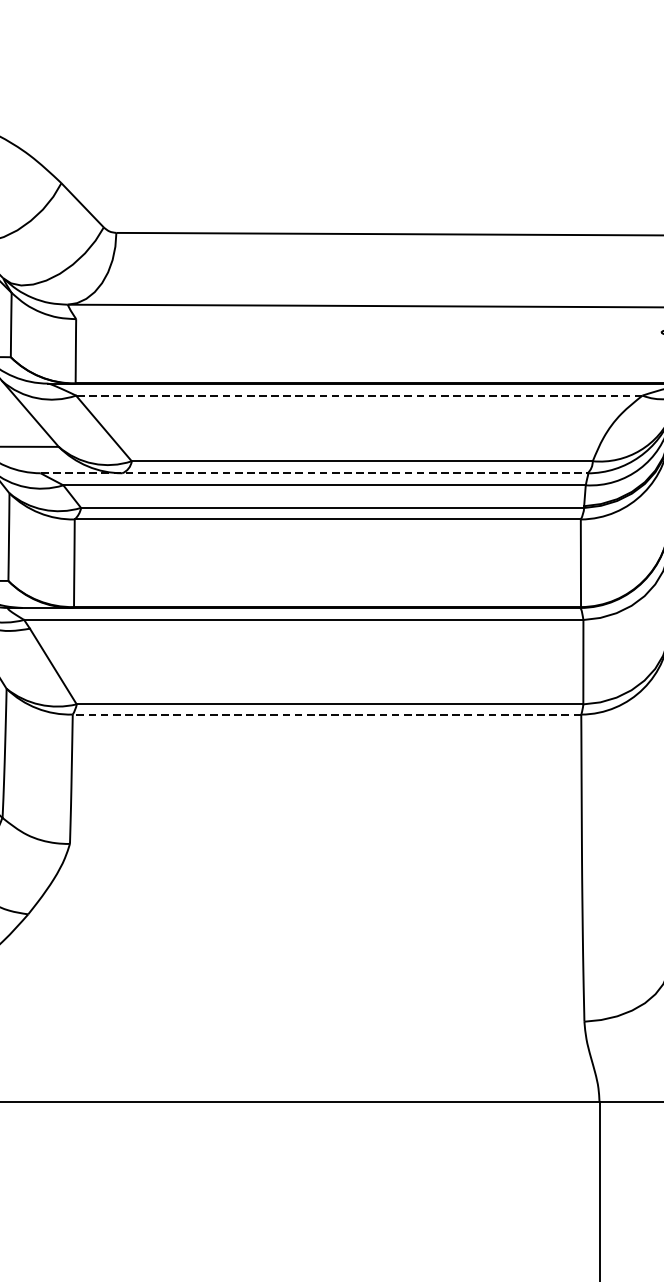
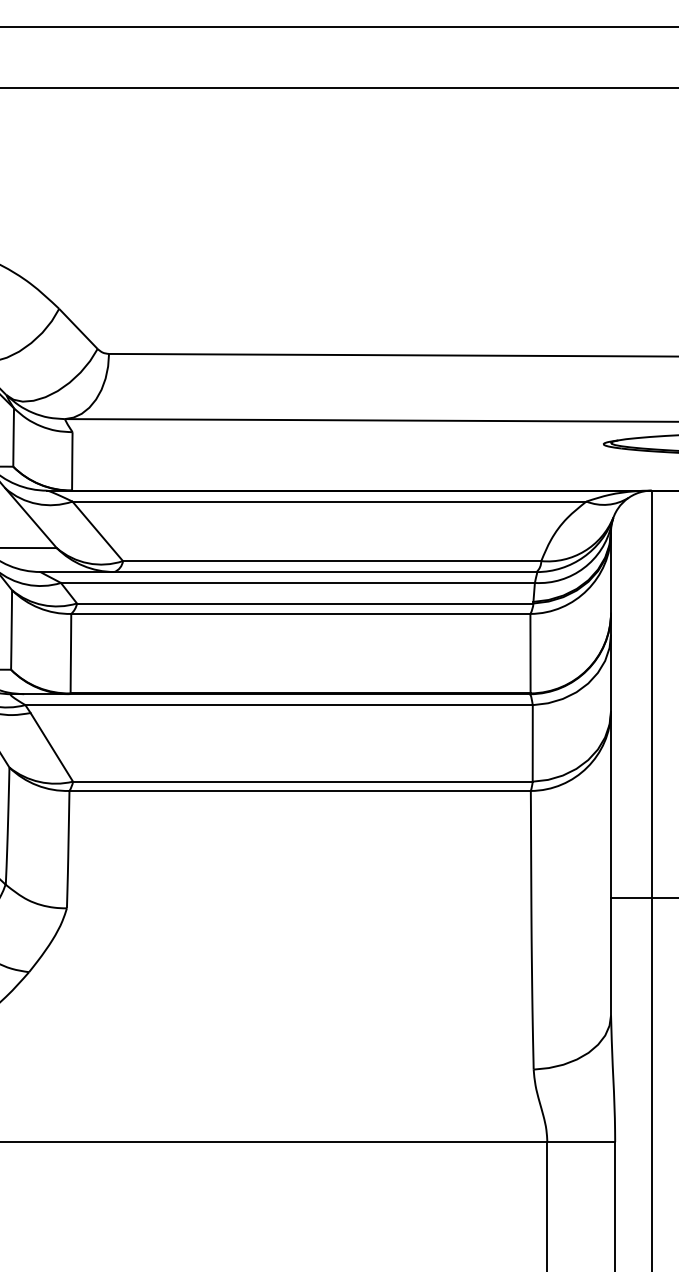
line: (359, 395) -> (329, 501), dashed -> solid
line: (315, 473) -> (289, 572), dashed -> solid
line: (327, 714) -> (300, 790), dashed -> solid

